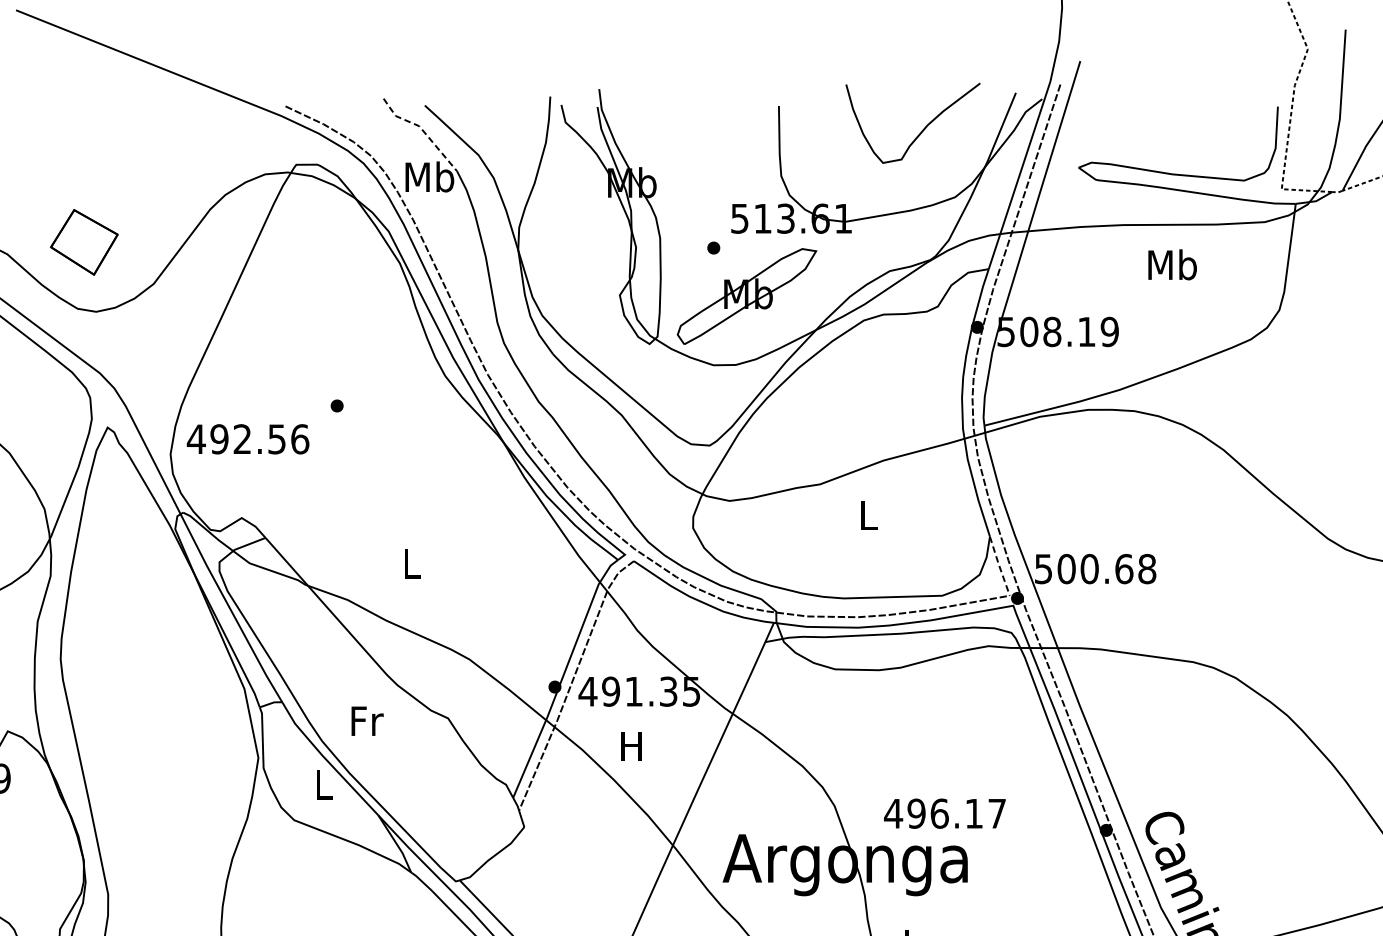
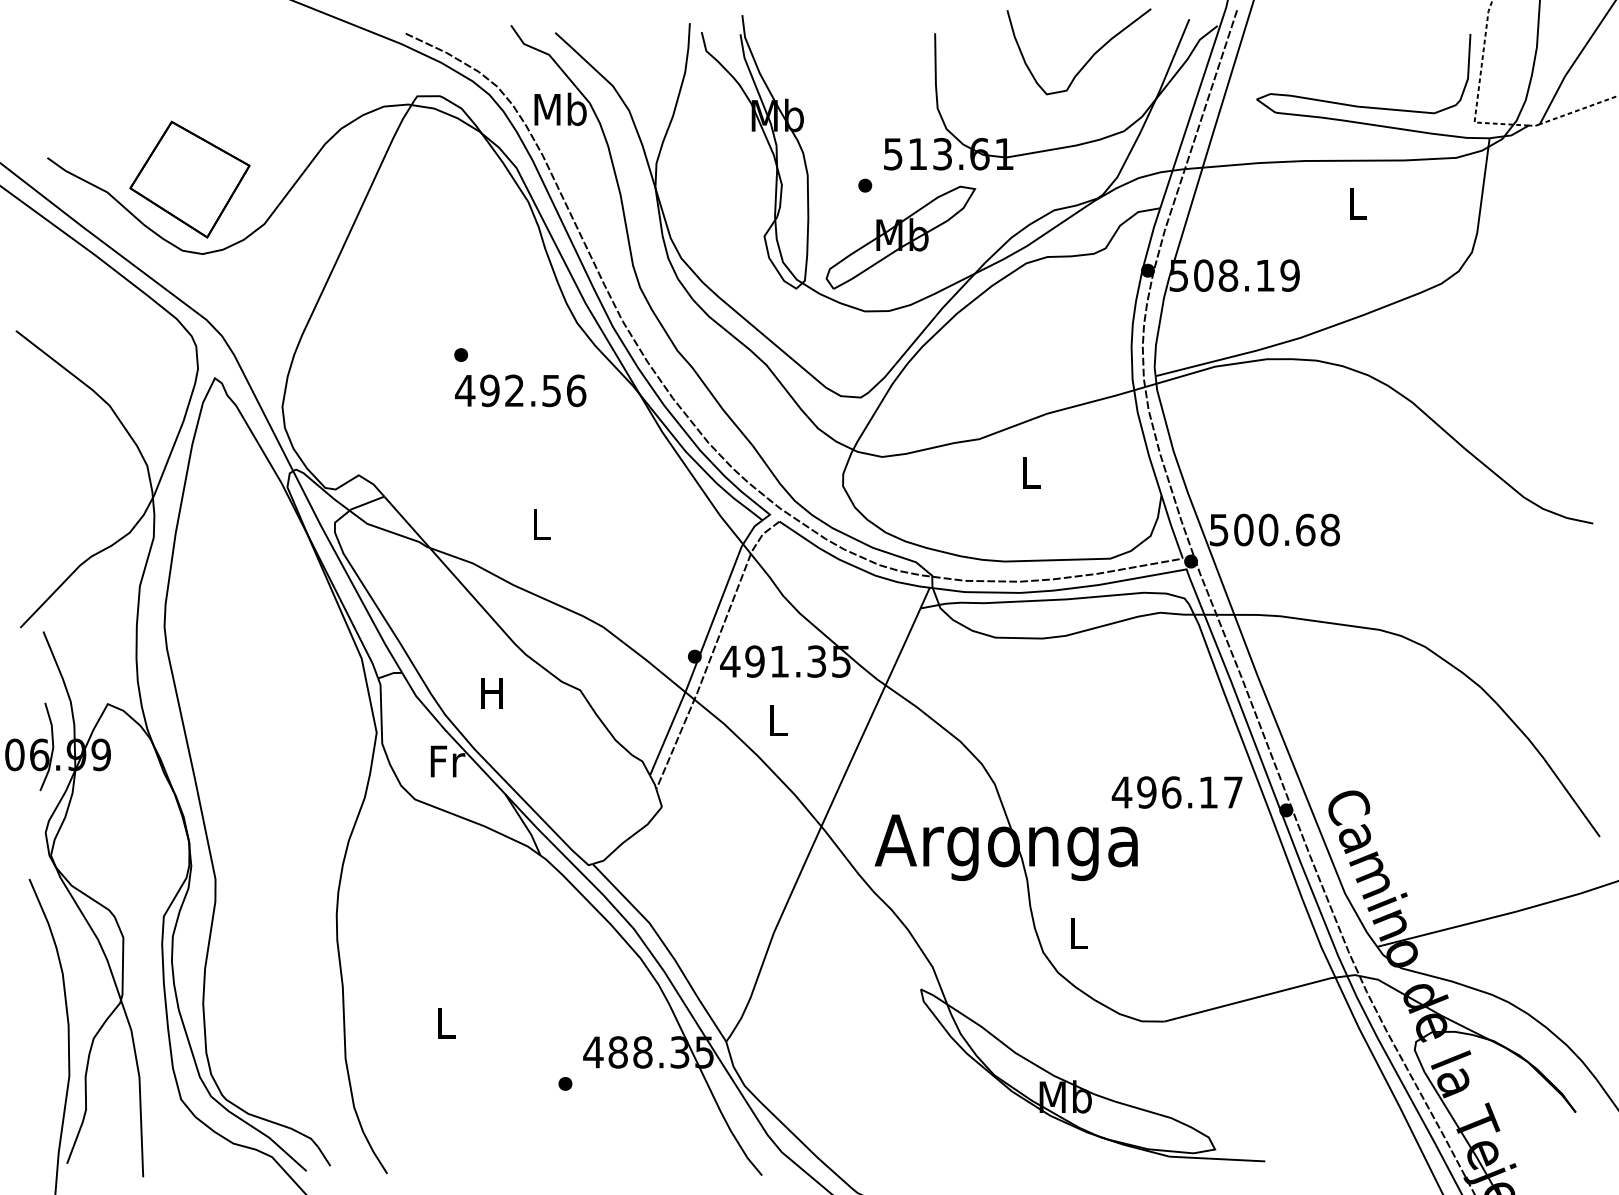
line: (423, 130) -> (553, 59), dashed -> solid
part: (83, 242) -> (189, 179), size x1.67
text: (1172, 264) -> (1357, 203), Mb -> L
text: (247, 438) -> (520, 390), moved
line: (999, 565) -> (1171, 526), dashed -> solid
text: (367, 720) -> (493, 692), Fr -> H
text: (631, 746) -> (776, 720), H -> L
text: (324, 784) -> (447, 761), L -> Fr
text: (944, 813) -> (1176, 792), moved

